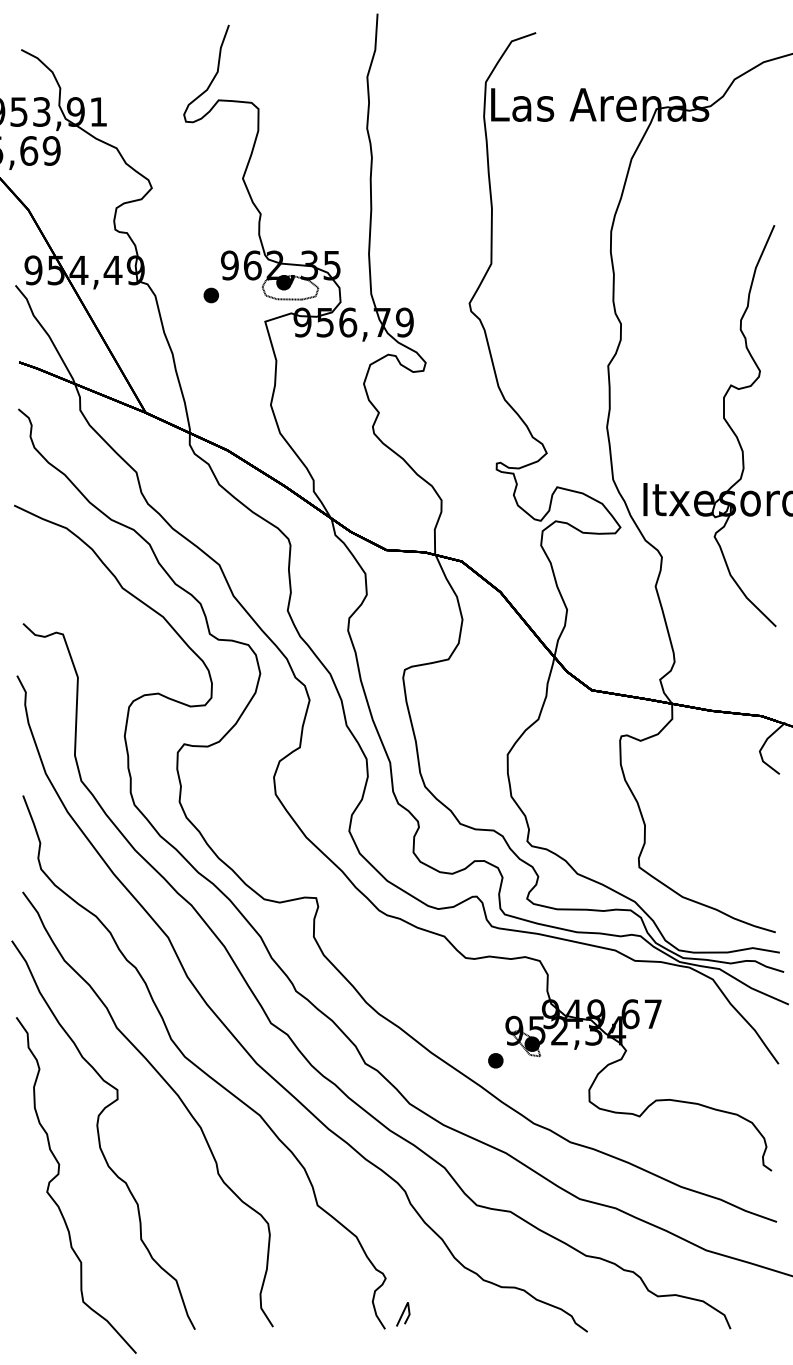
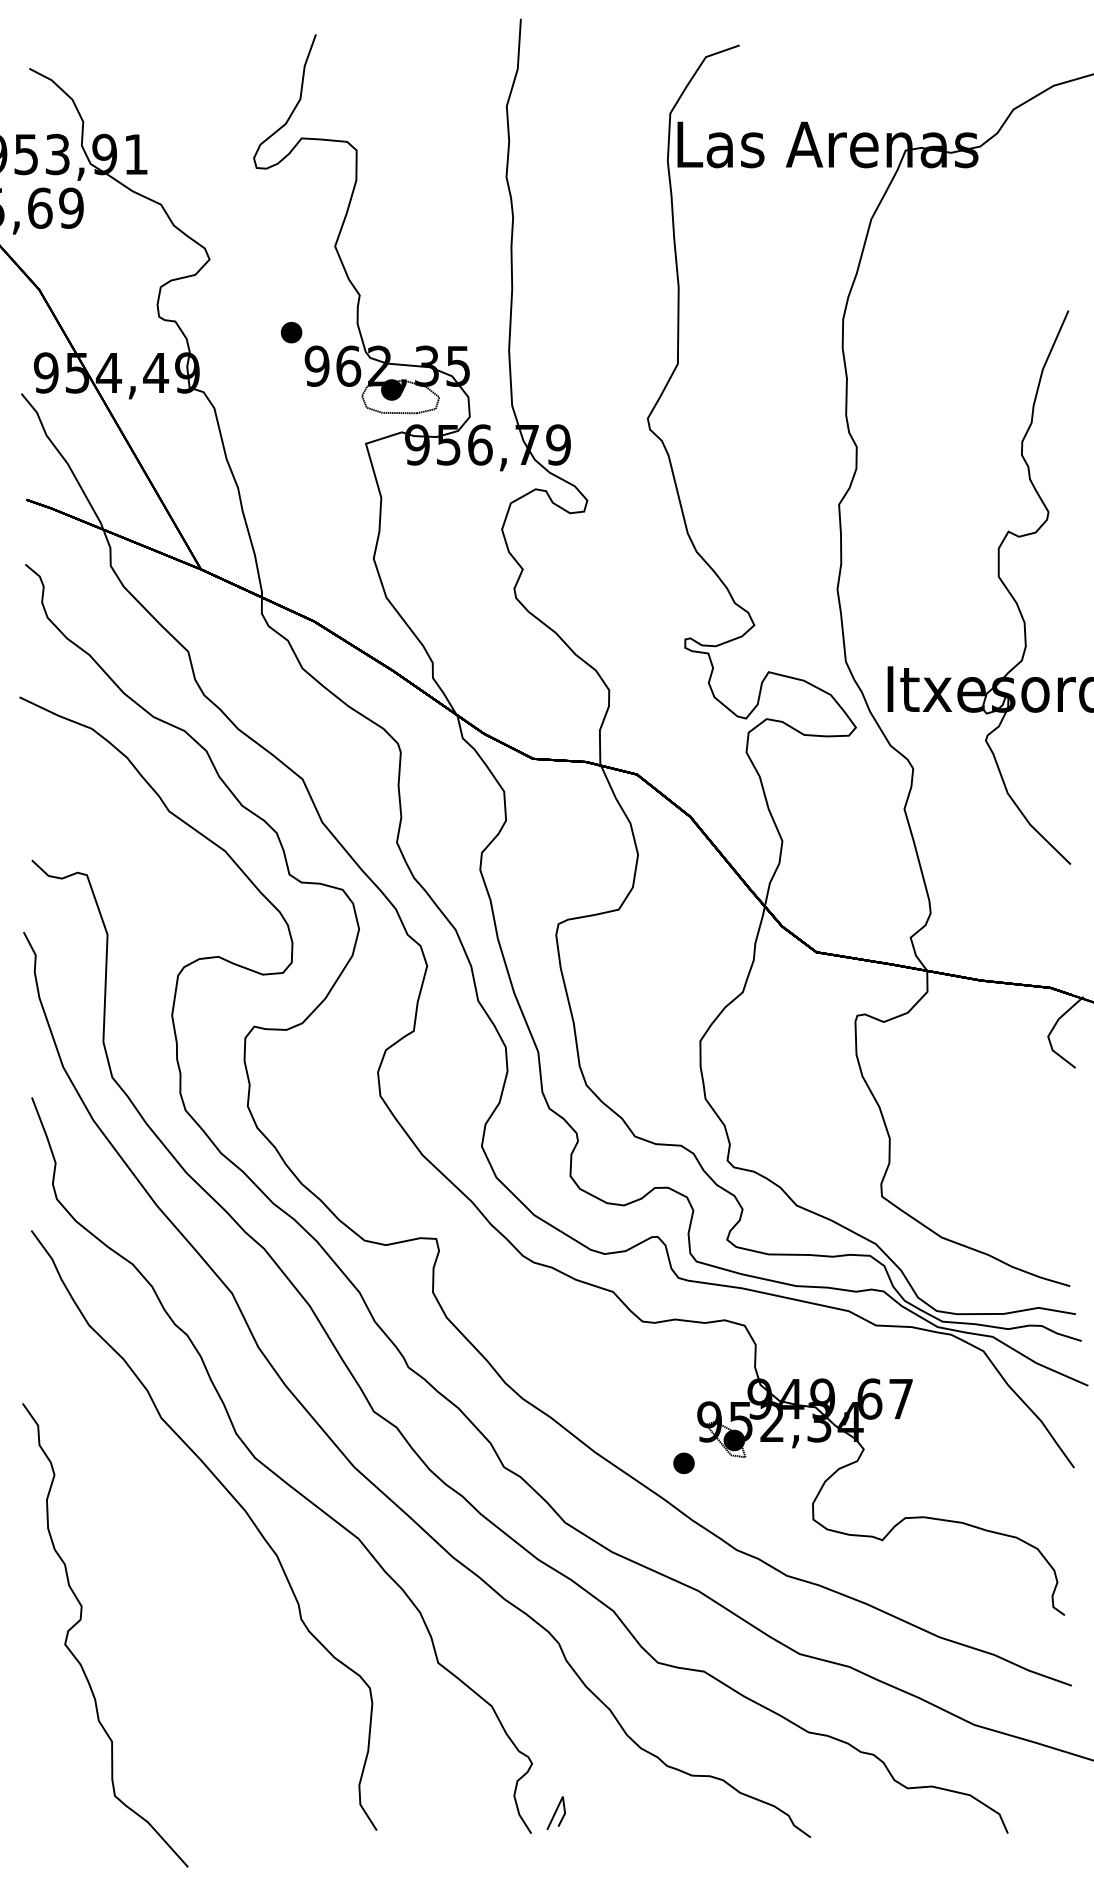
part: (211, 295) -> (291, 332), moved
part: (103, 1134) -> (142, 1565), removed

